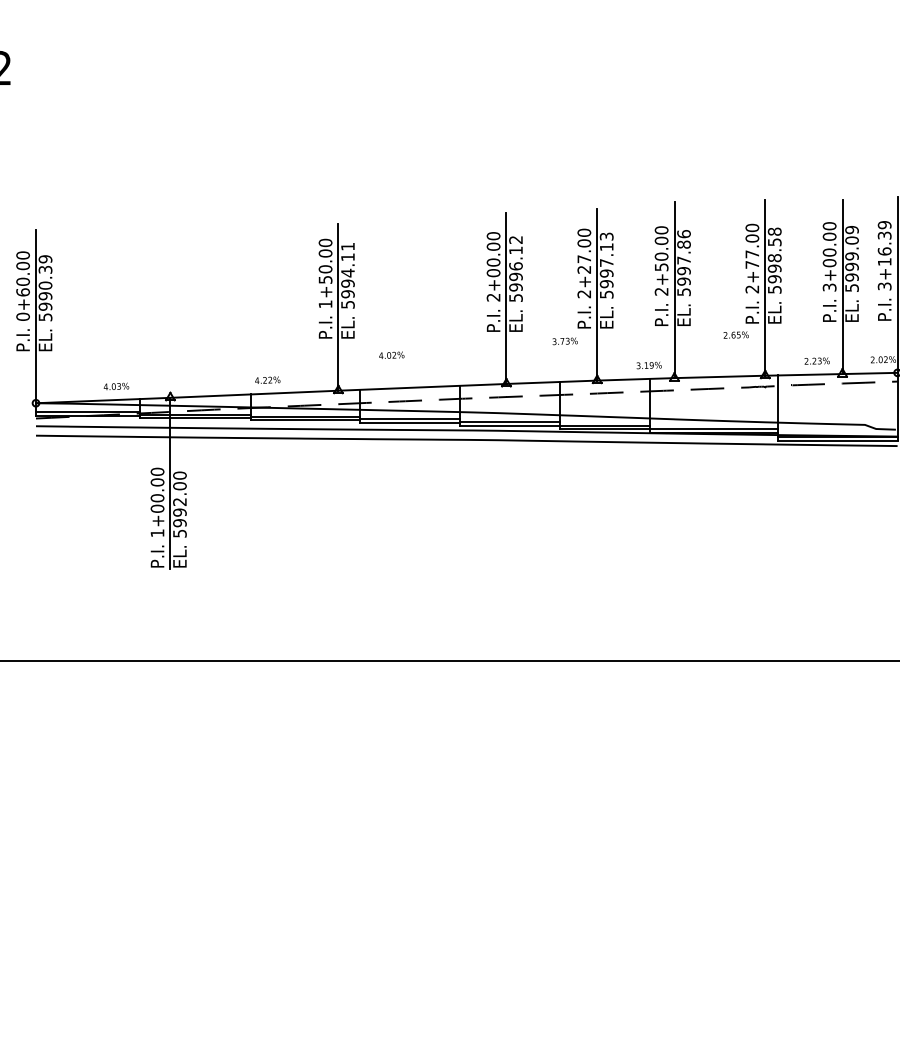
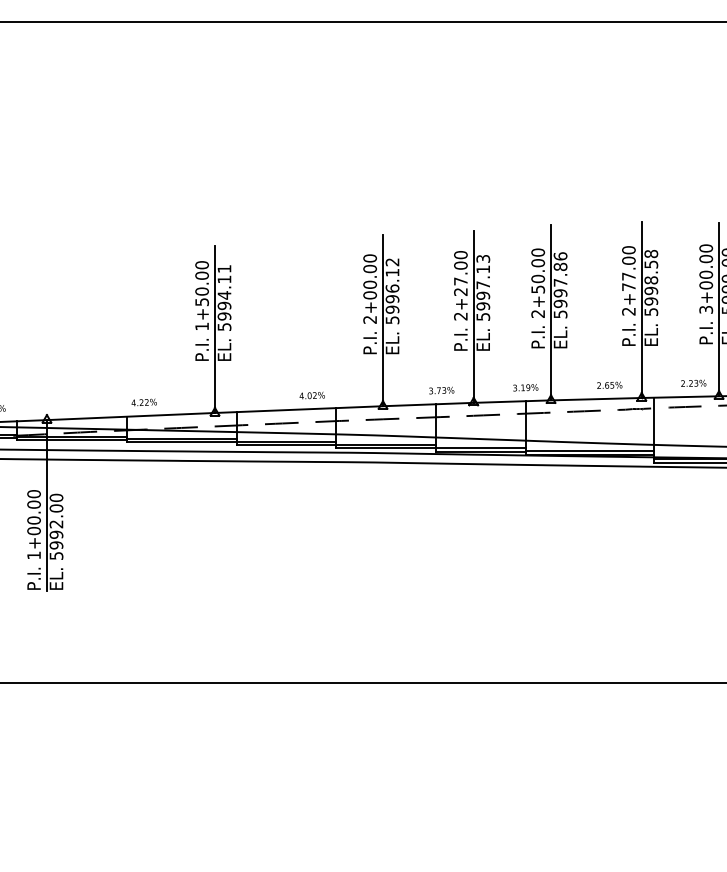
text: (735, 334) -> (609, 384), moved
text: (564, 341) -> (441, 390), moved
text: (391, 354) -> (312, 394), moved

